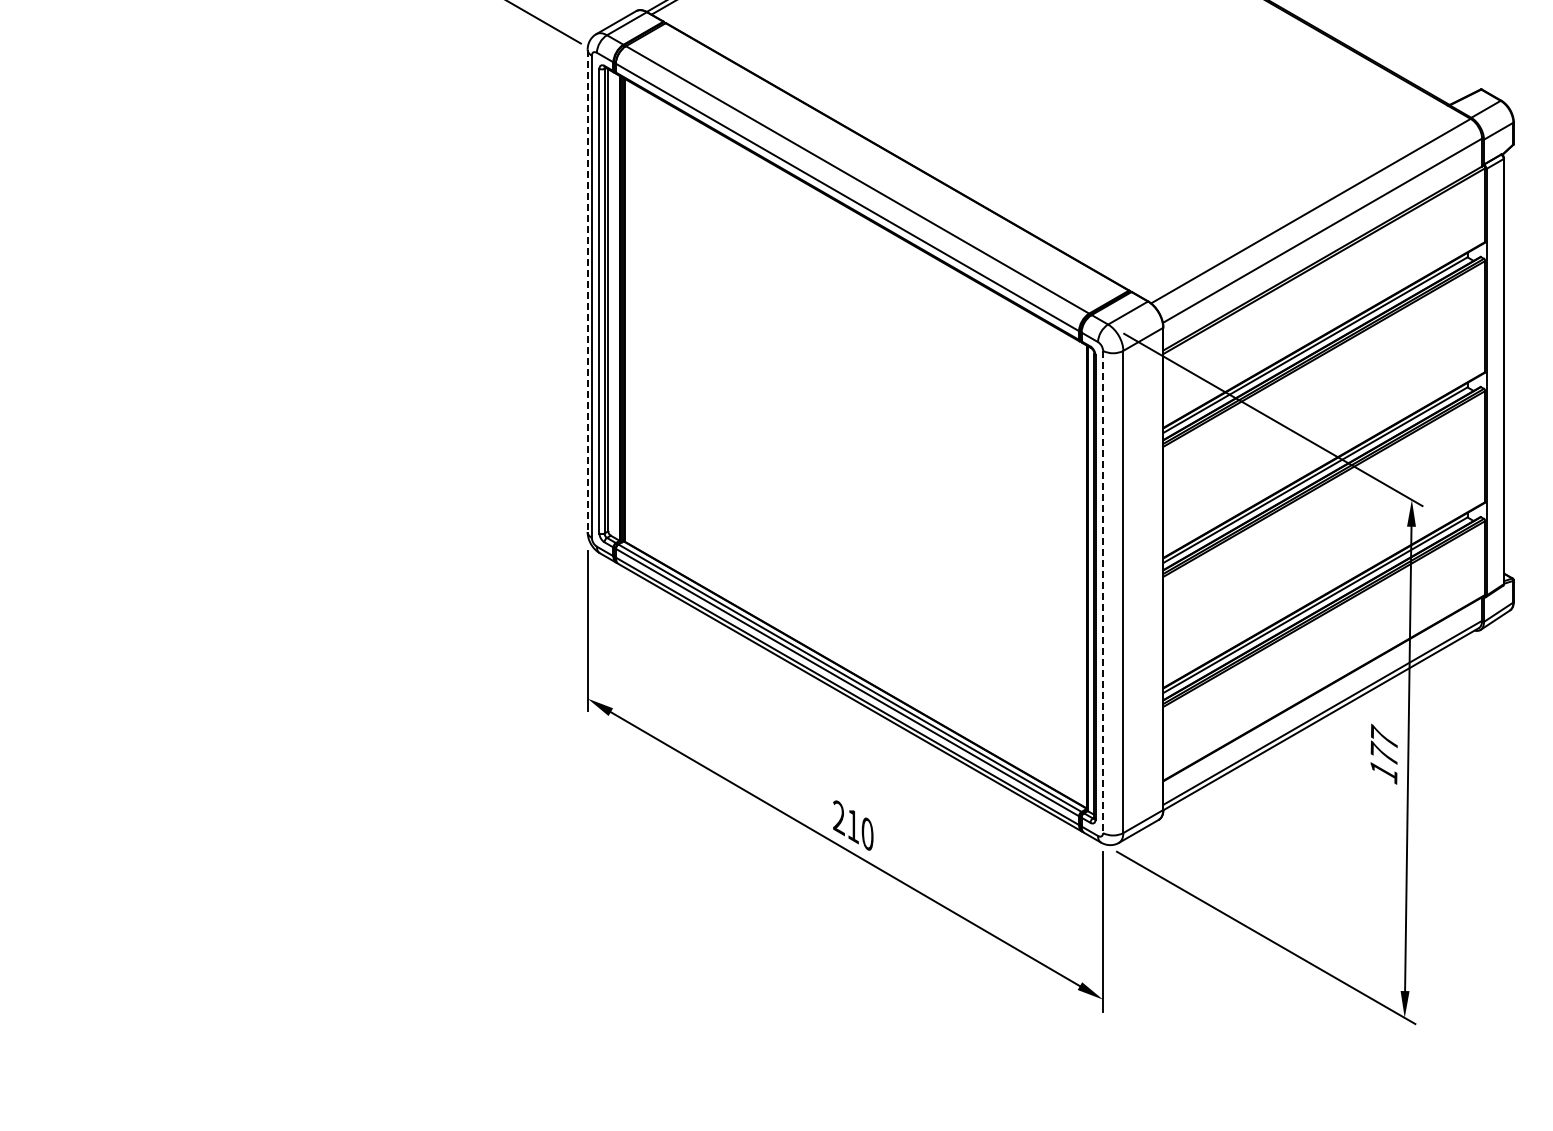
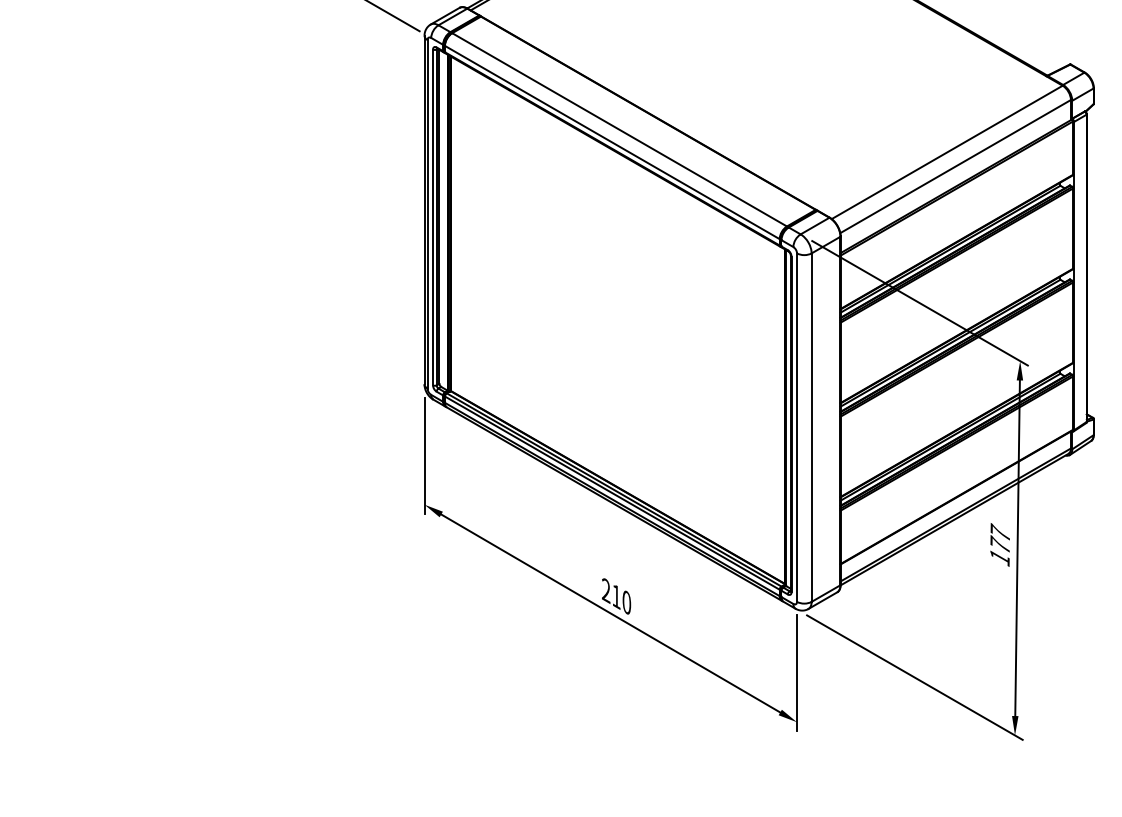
line: (587, 291) -> (424, 210), dashed -> solid
line: (1103, 592) -> (797, 428), dashed -> solid

